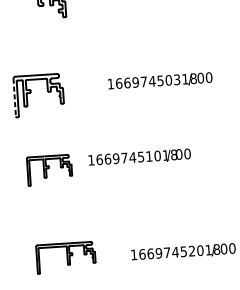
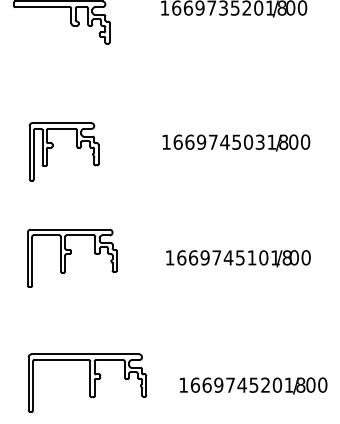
line: (14, 97) -> (29, 152), dashed -> solid
text: (139, 157) -> (238, 258), moved
part: (49, 169) -> (72, 257), size x1.43
part: (66, 257) -> (87, 382), size x1.43

